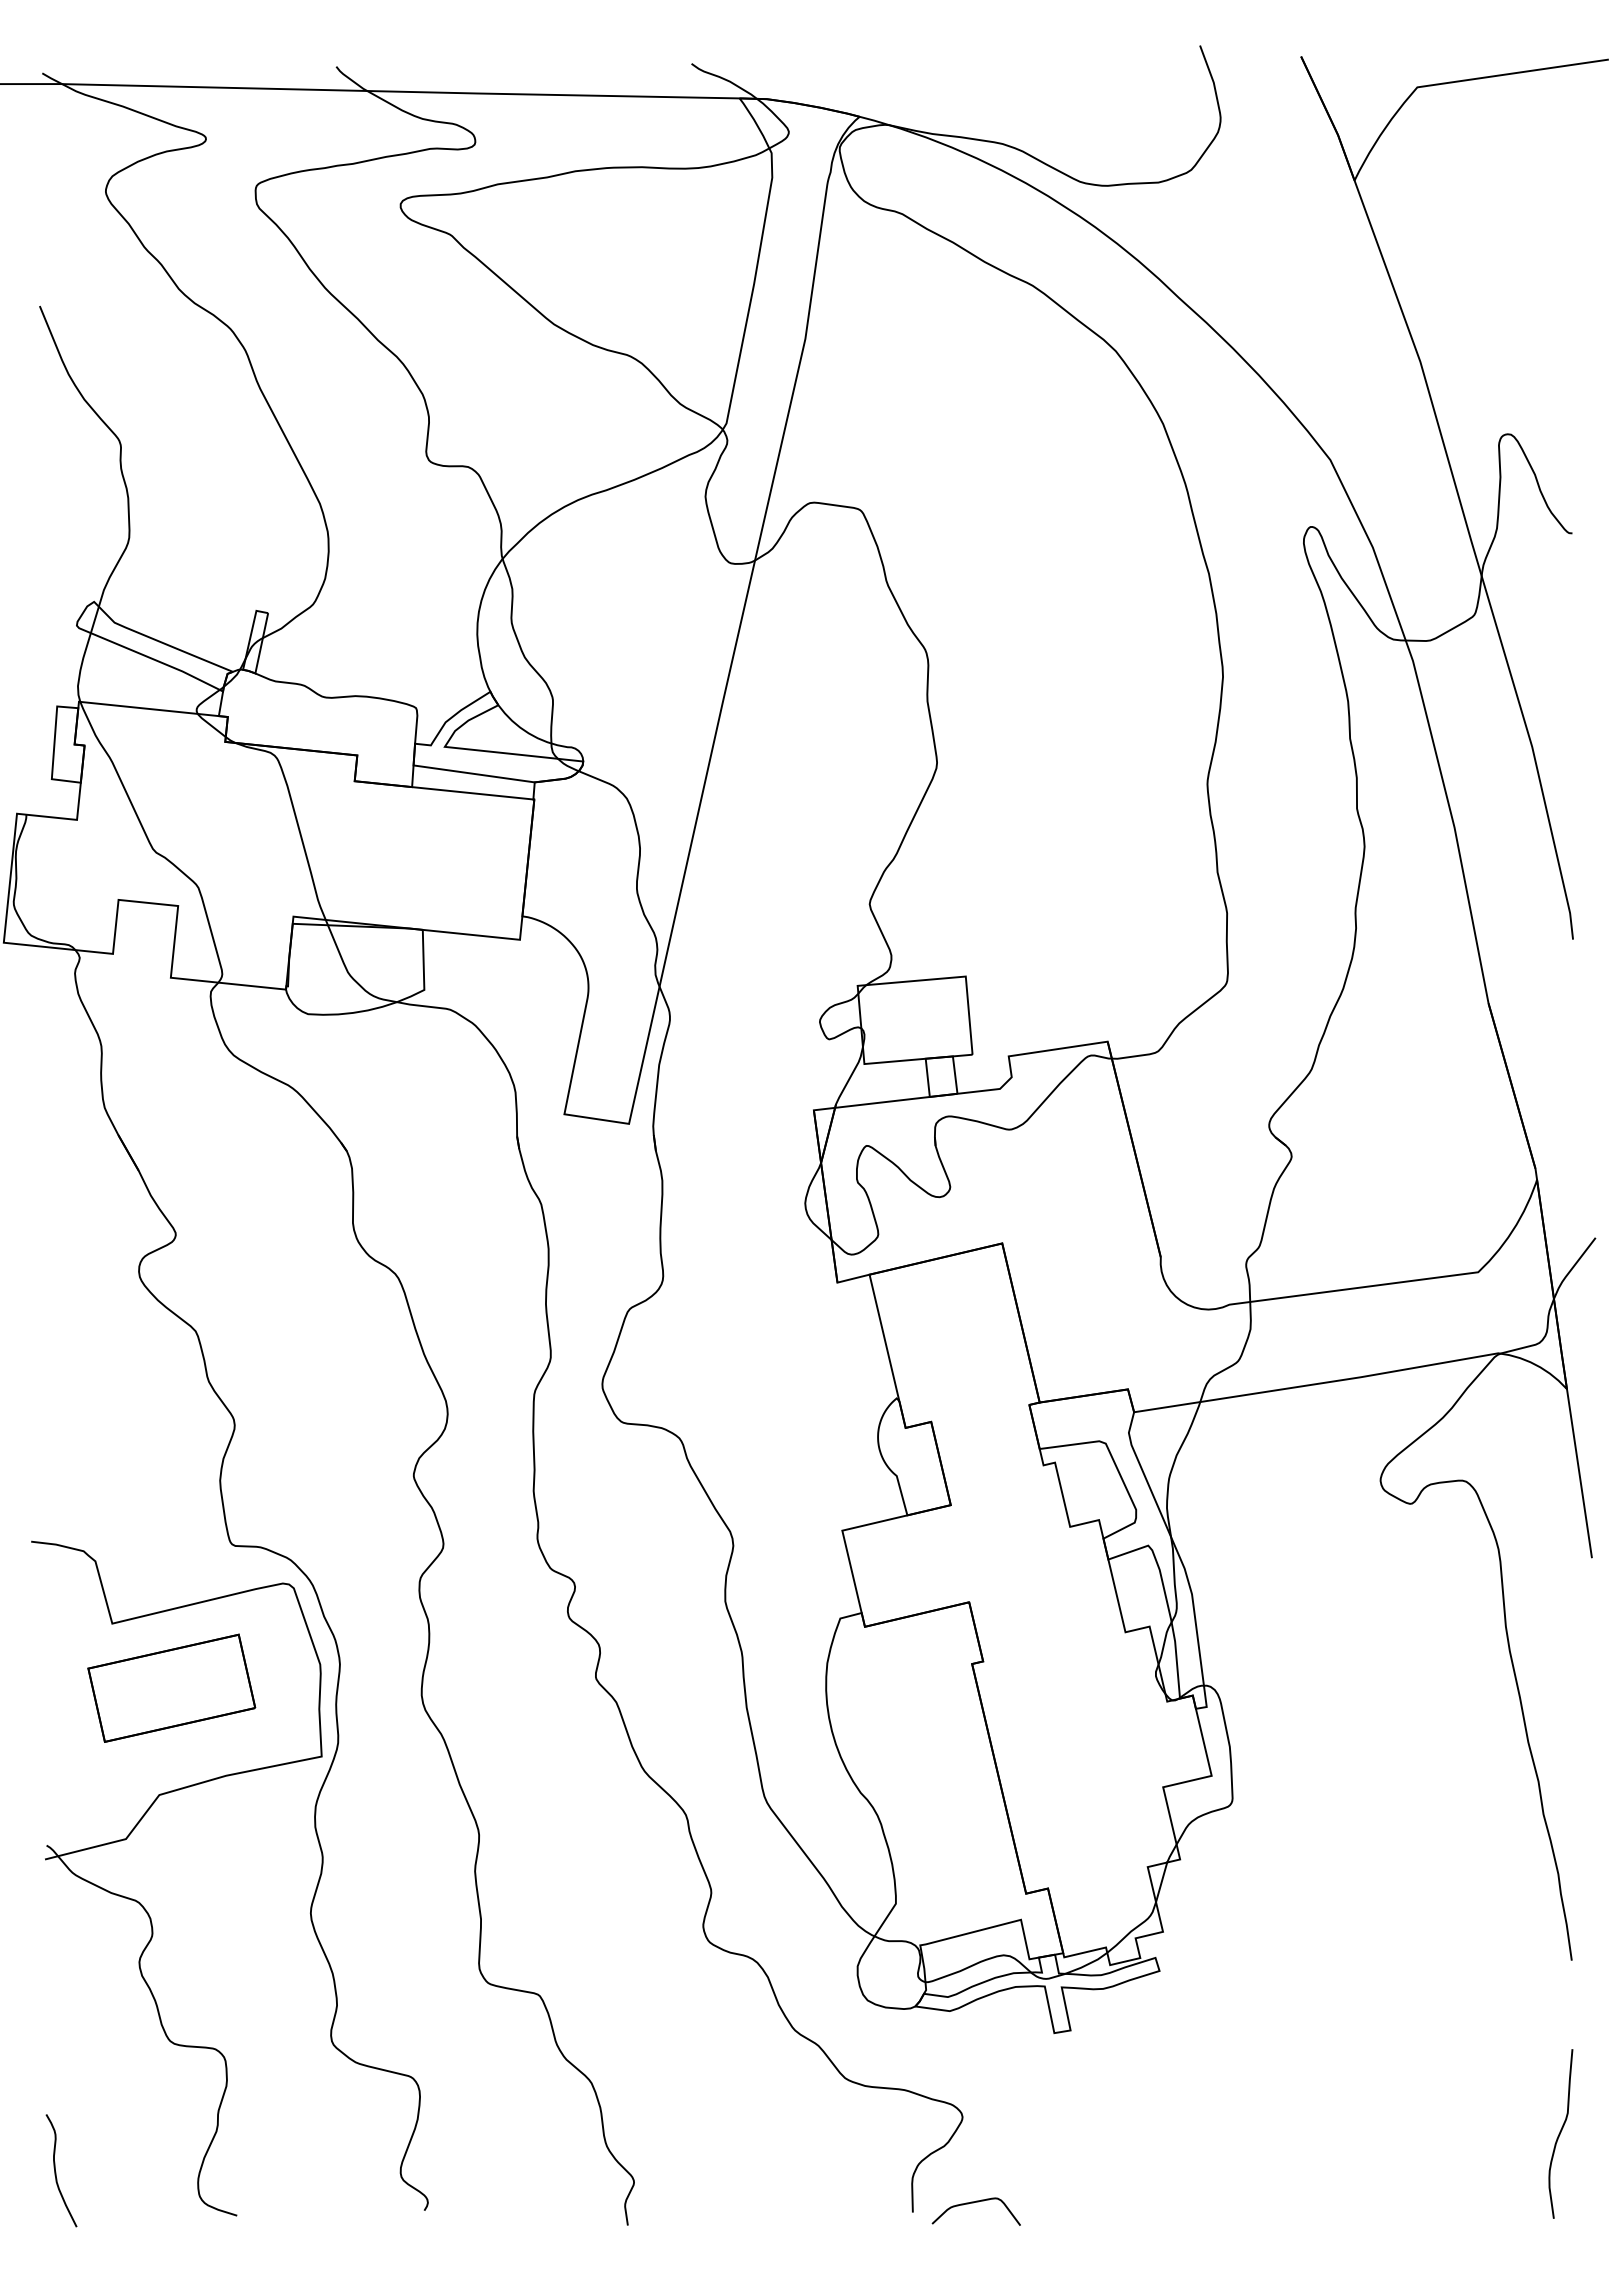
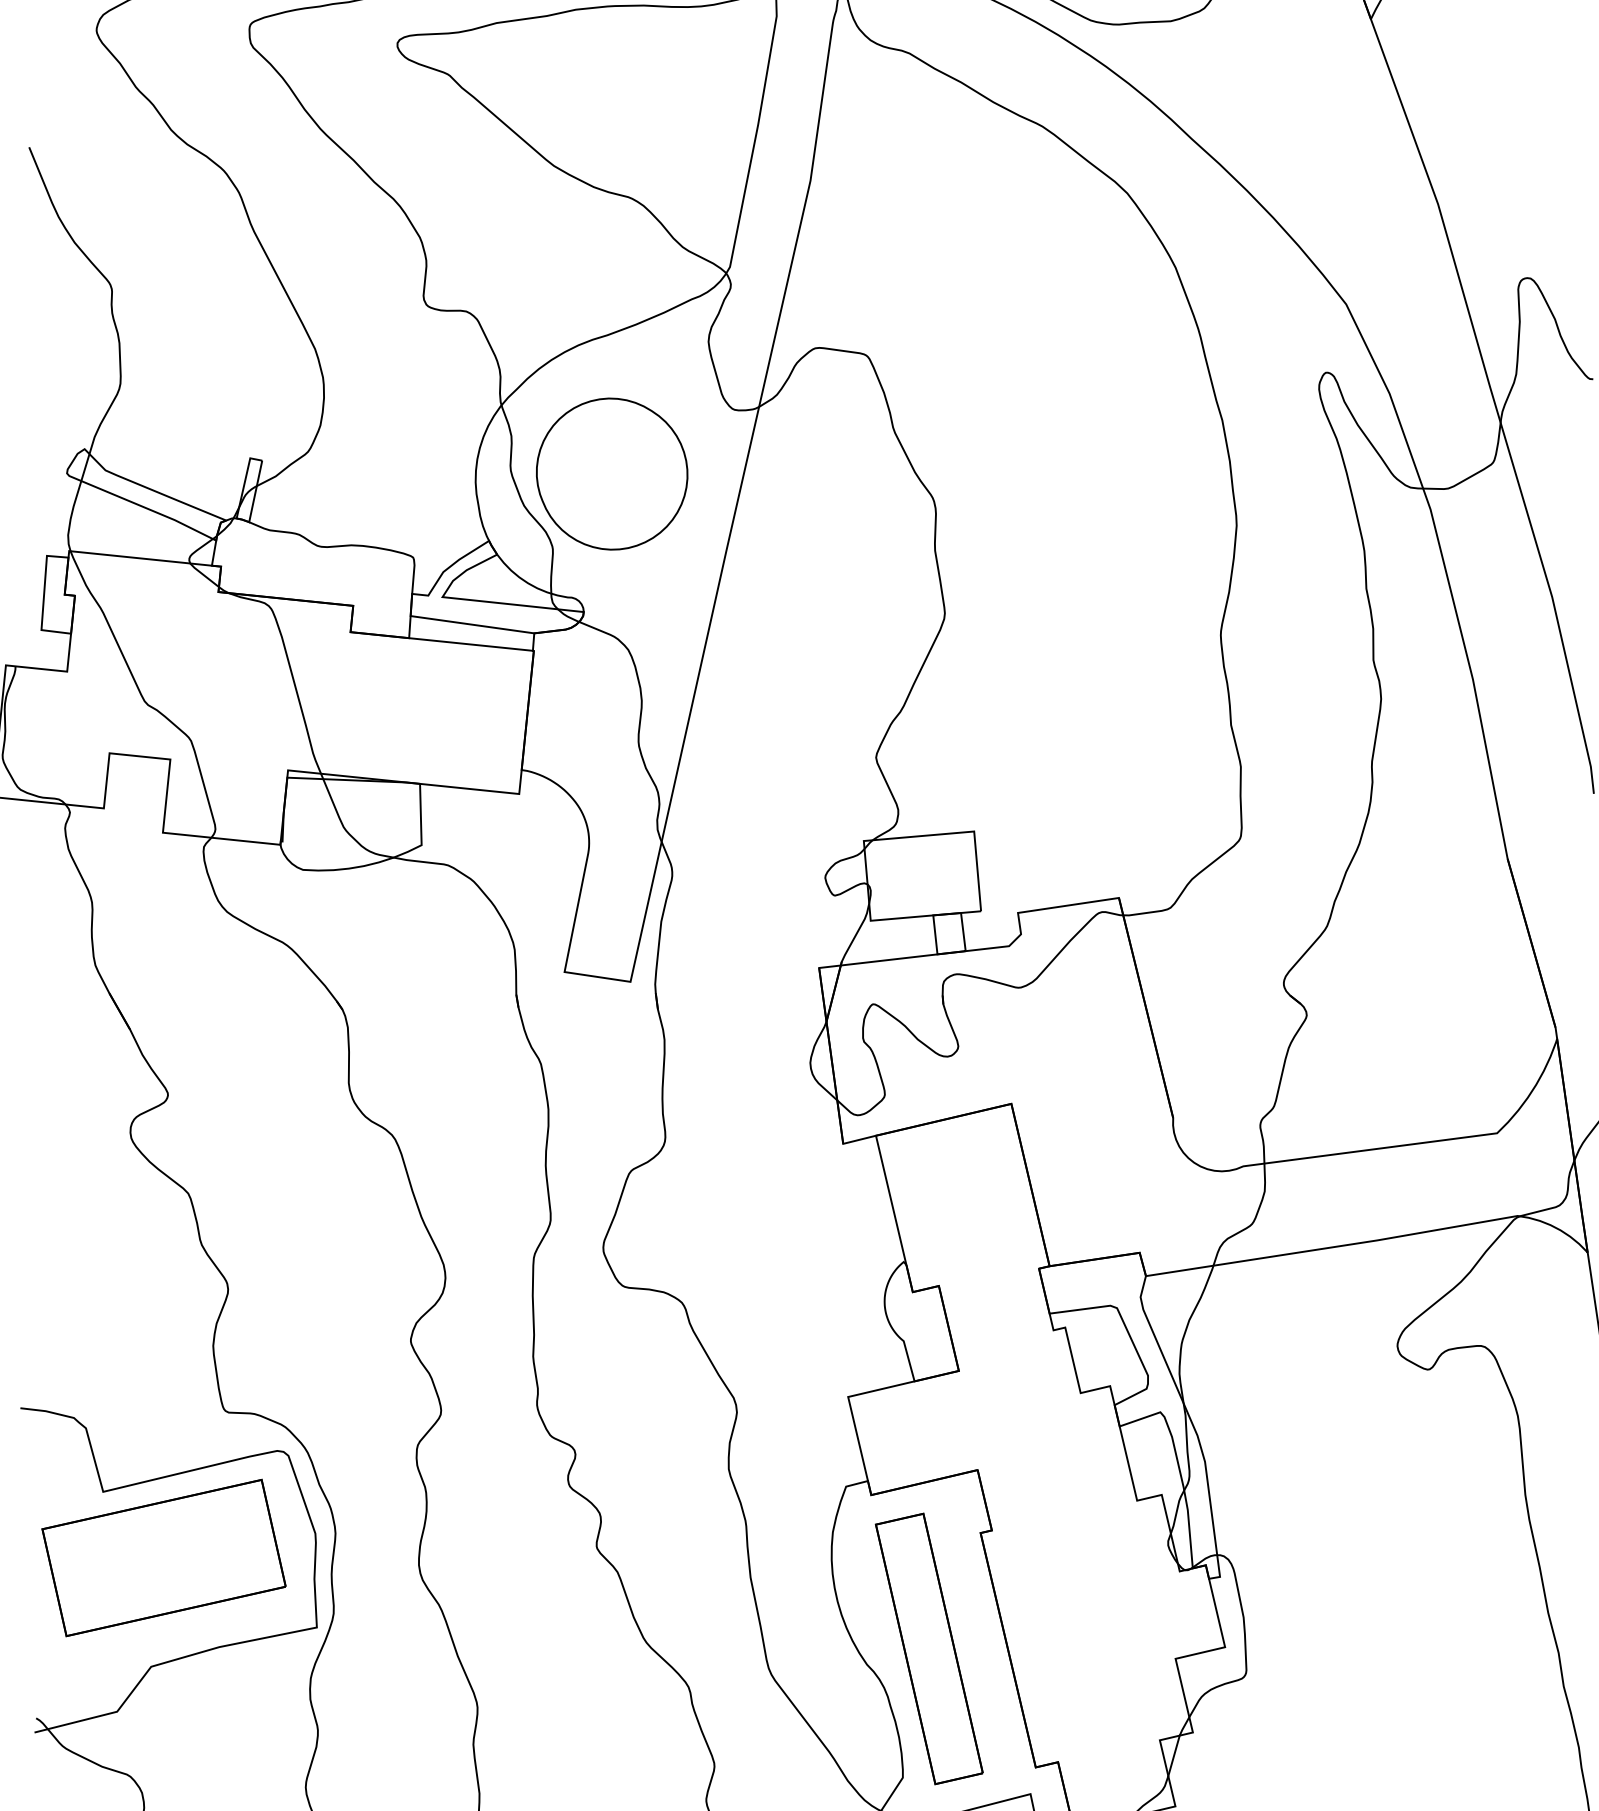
part: (610, 626) -> (611, 474), added
part: (171, 1687) -> (163, 1557), size x1.43
part: (921, 1777) -> (928, 1648), added

